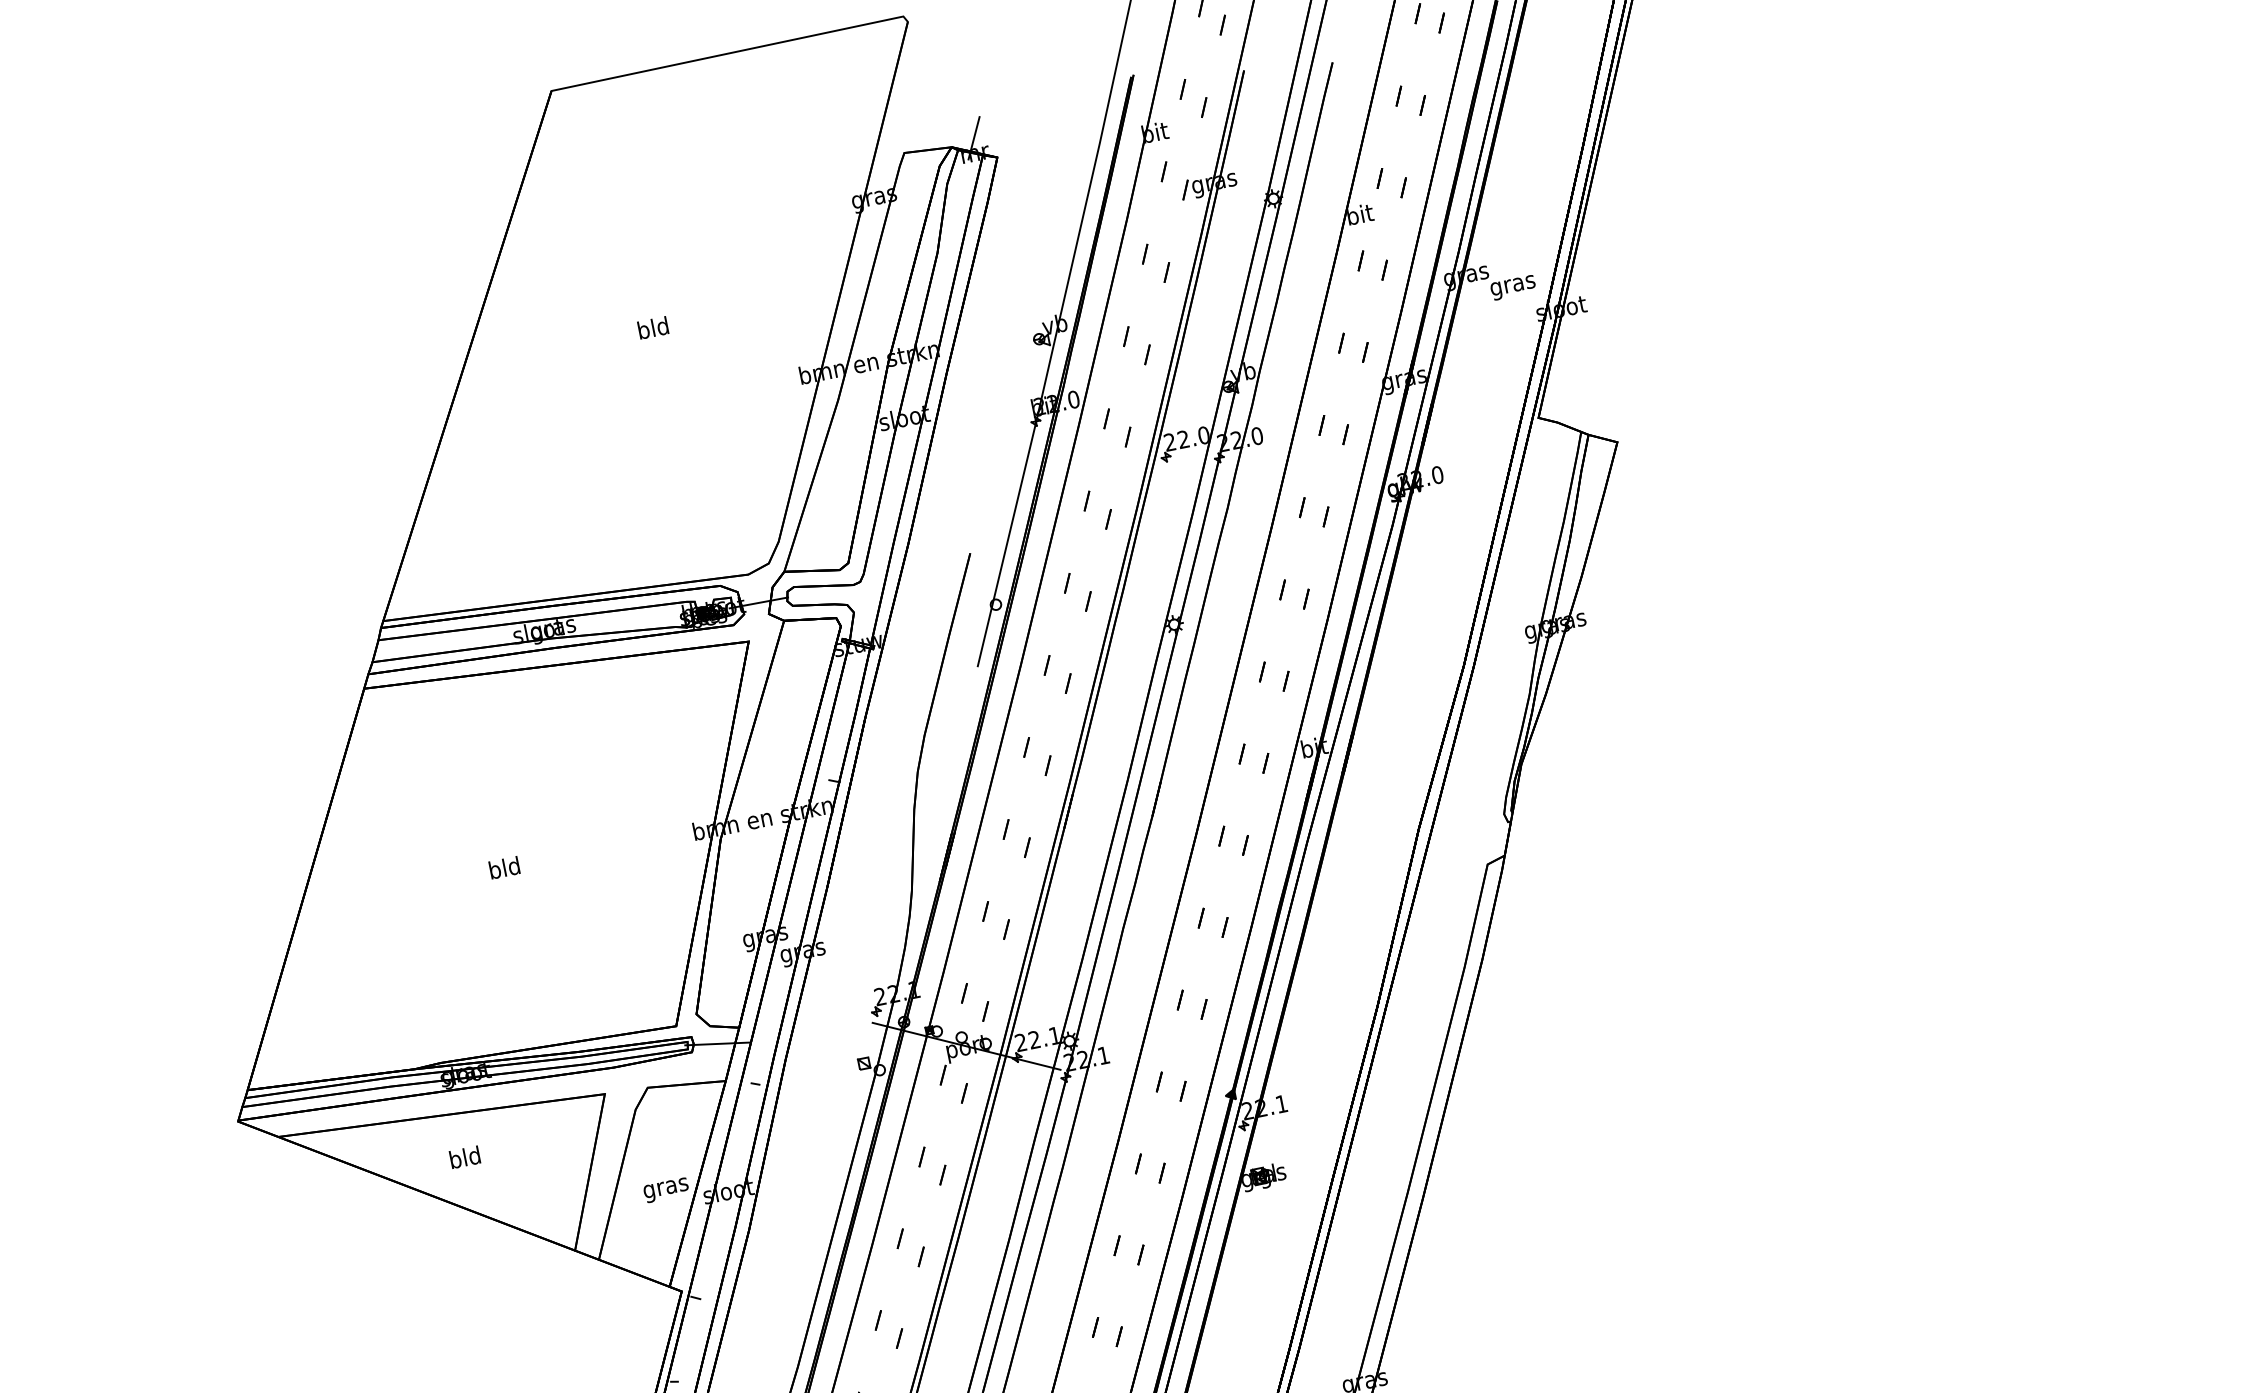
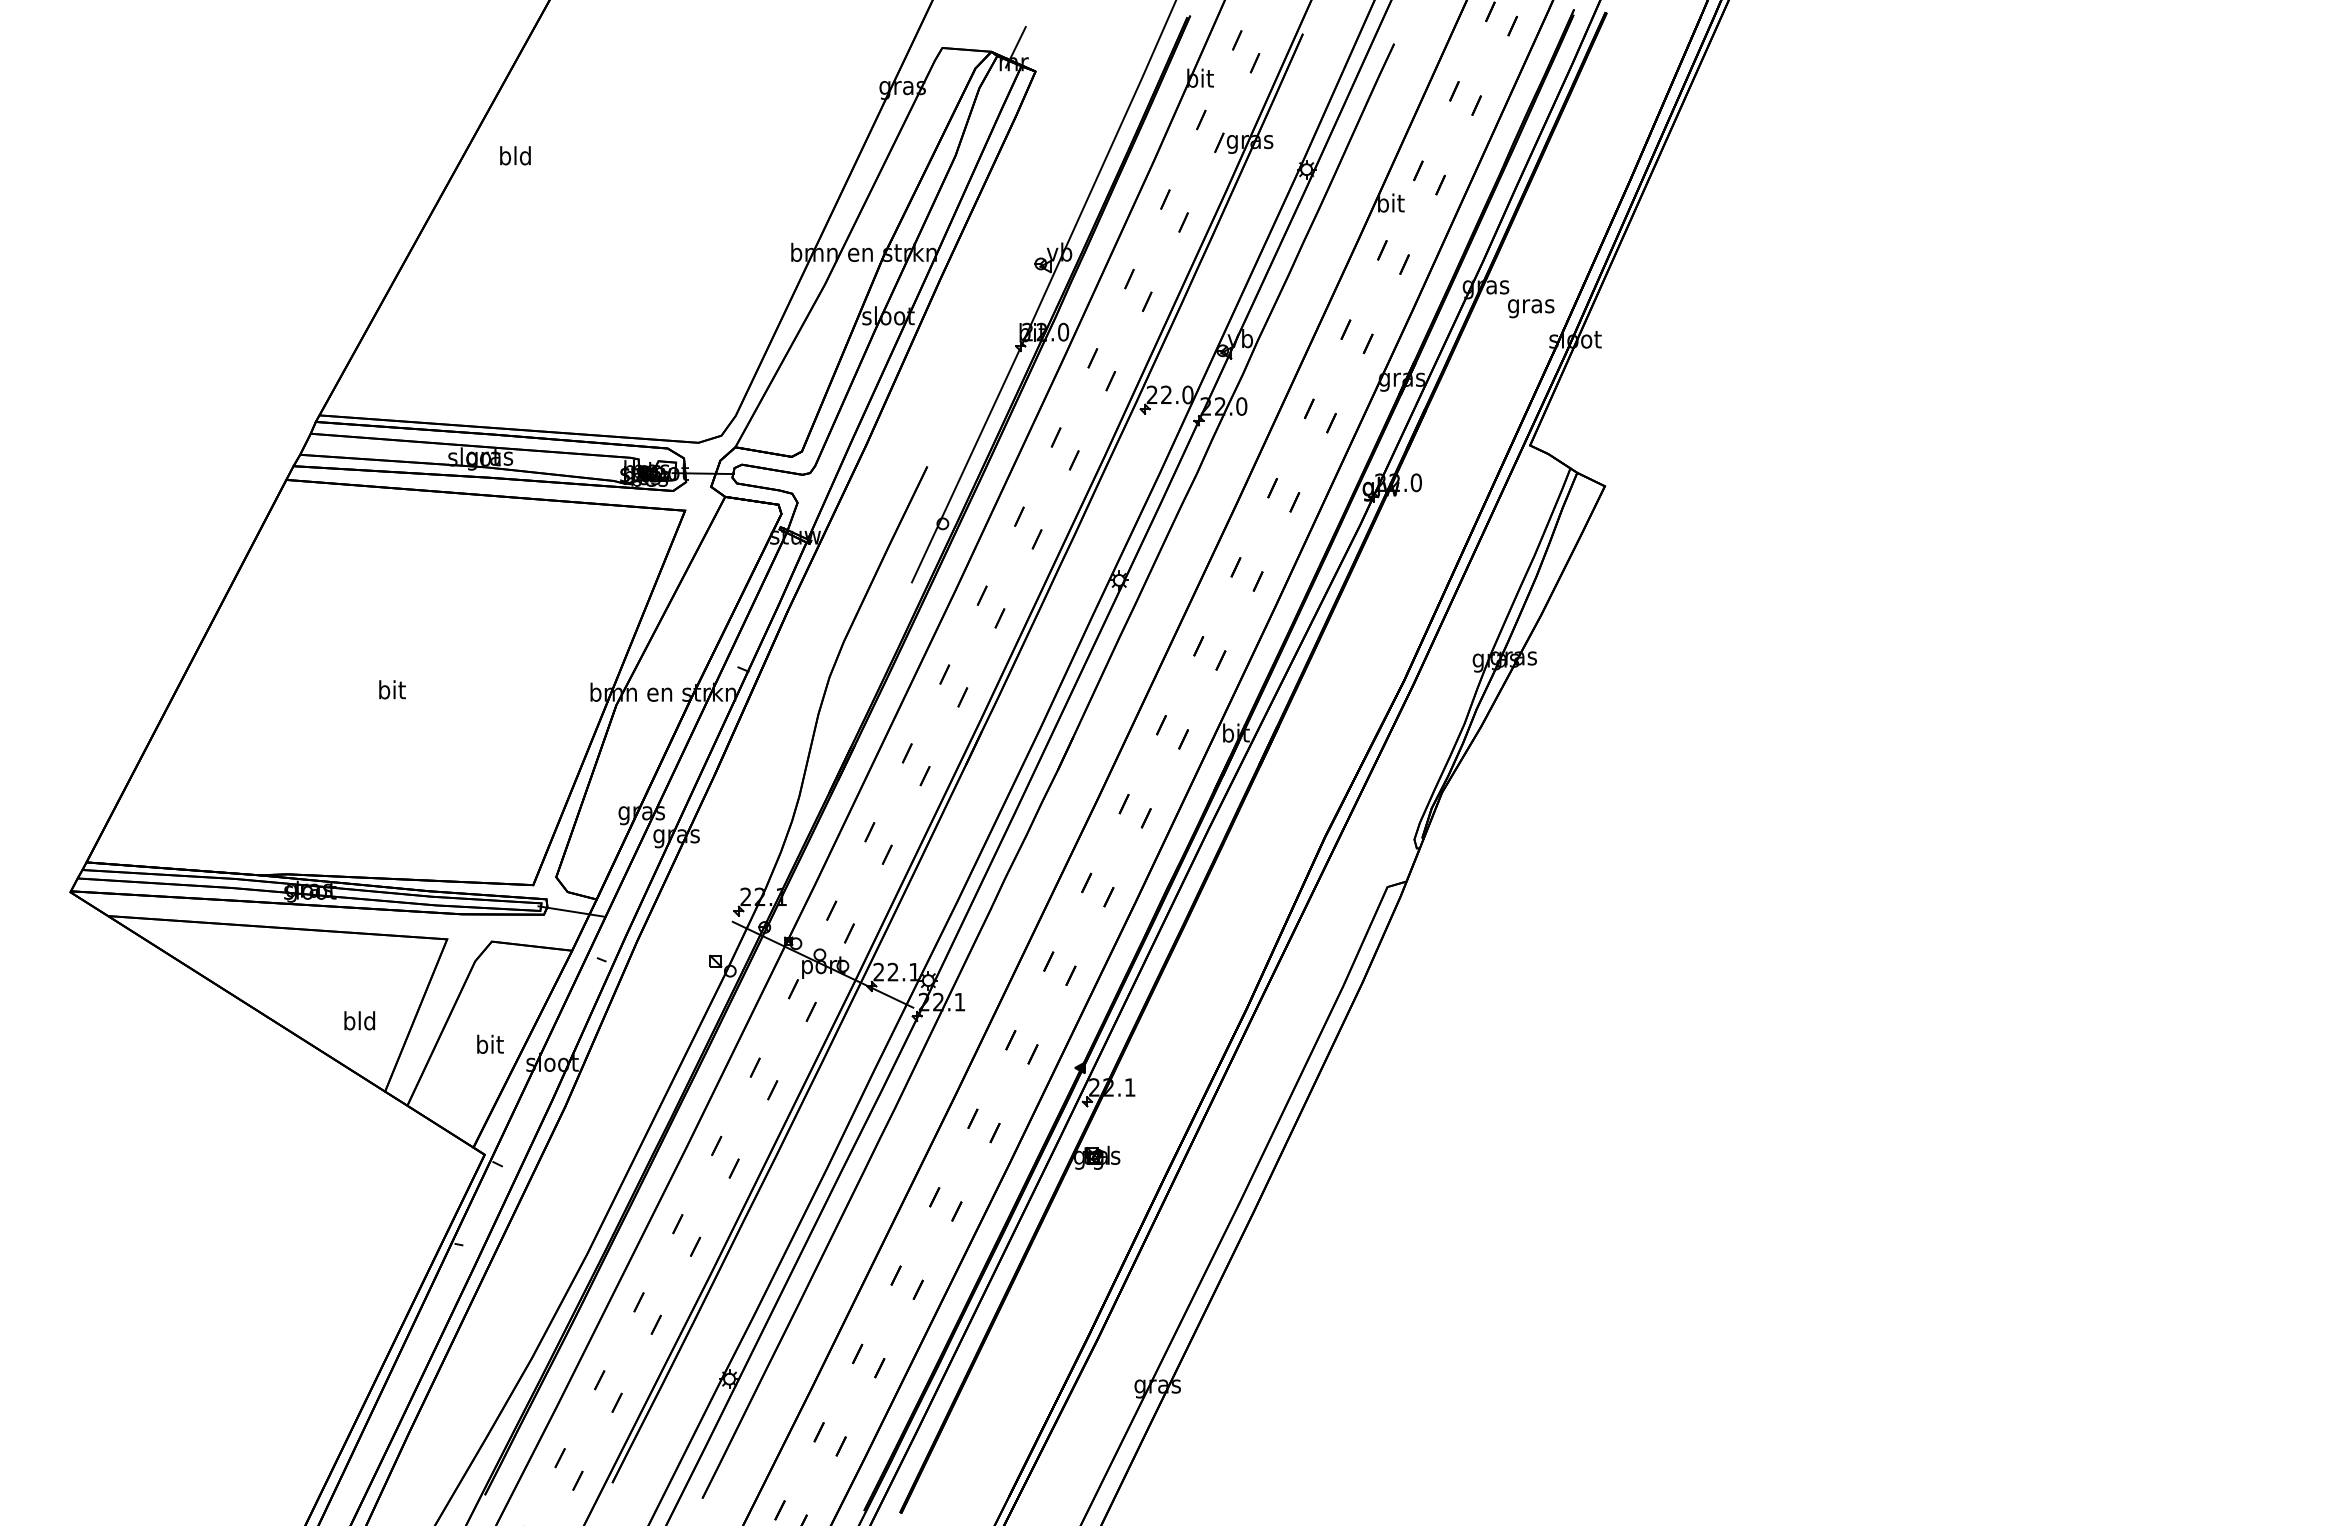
text: (653, 327) -> (515, 155), moved
text: (504, 867) -> (391, 689), bld -> bit
text: (464, 1157) -> (359, 1020), moved
text: (665, 1187) -> (489, 1046), gras -> bit

